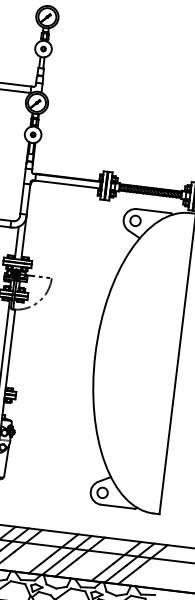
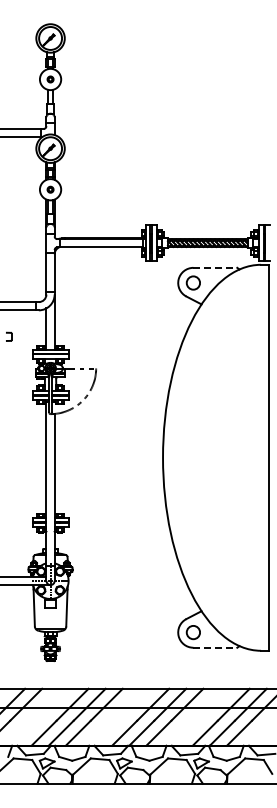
line: (154, 210) -> (215, 267), solid -> dashed
line: (118, 506) -> (215, 647), solid -> dashed

